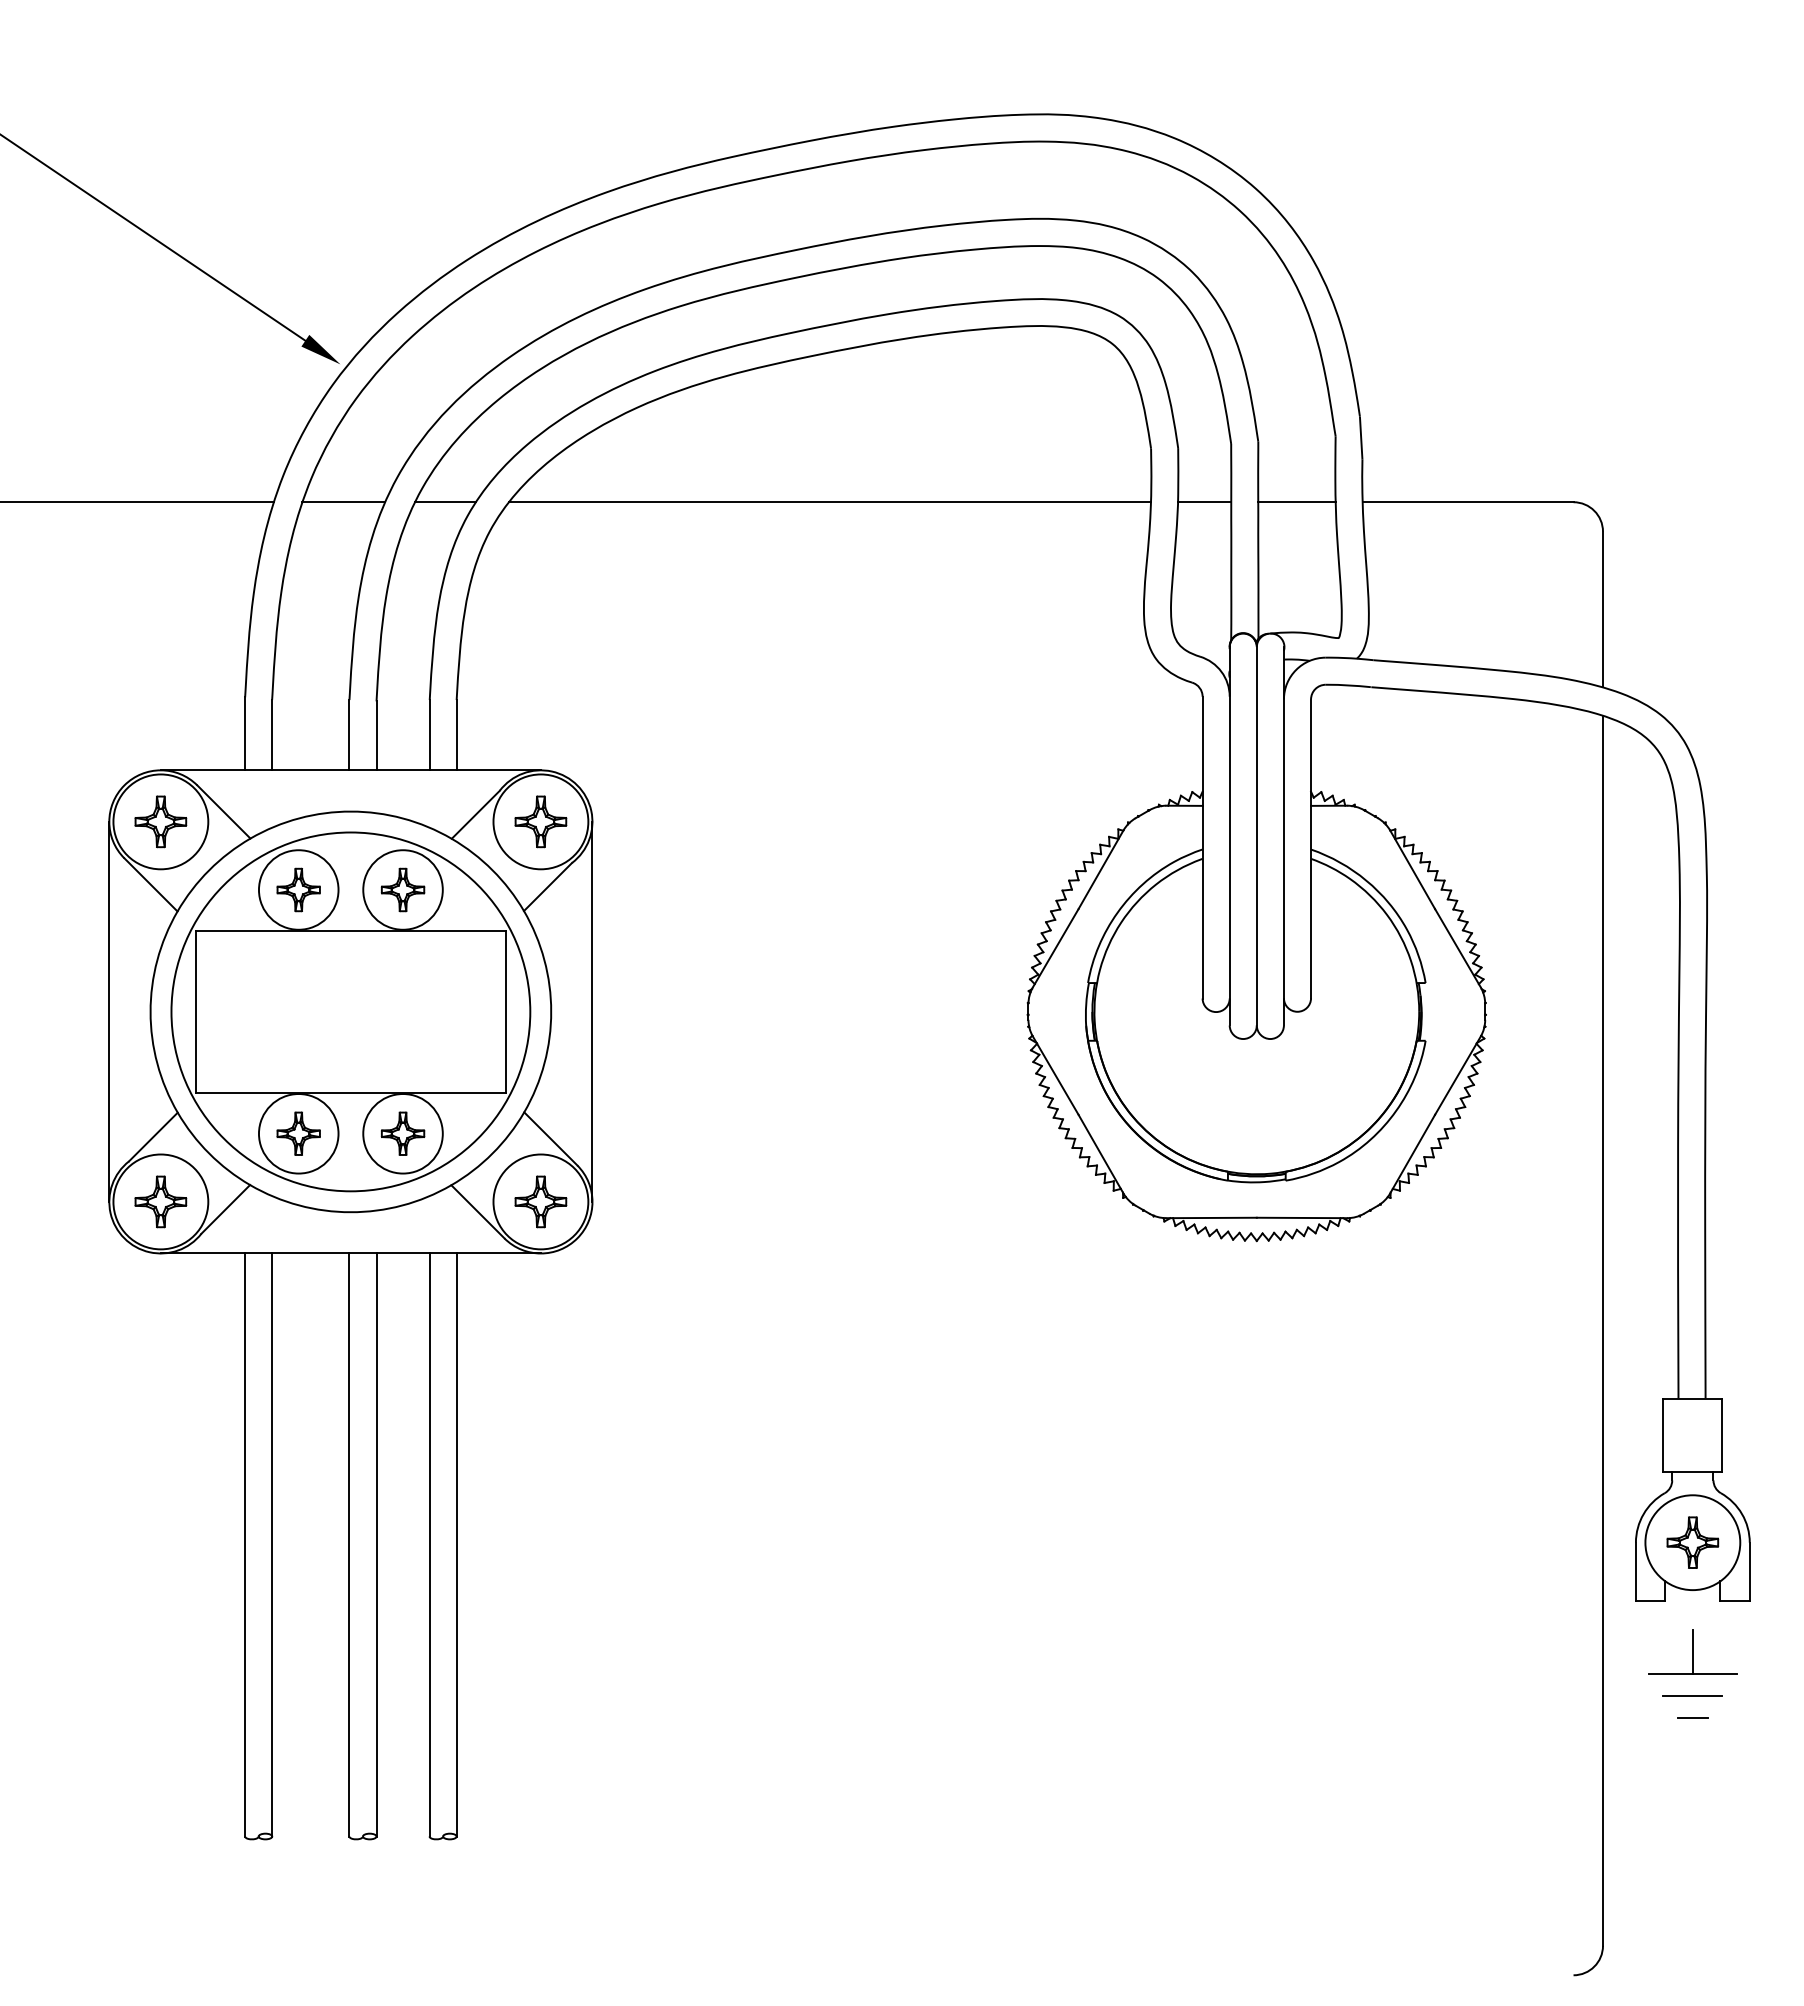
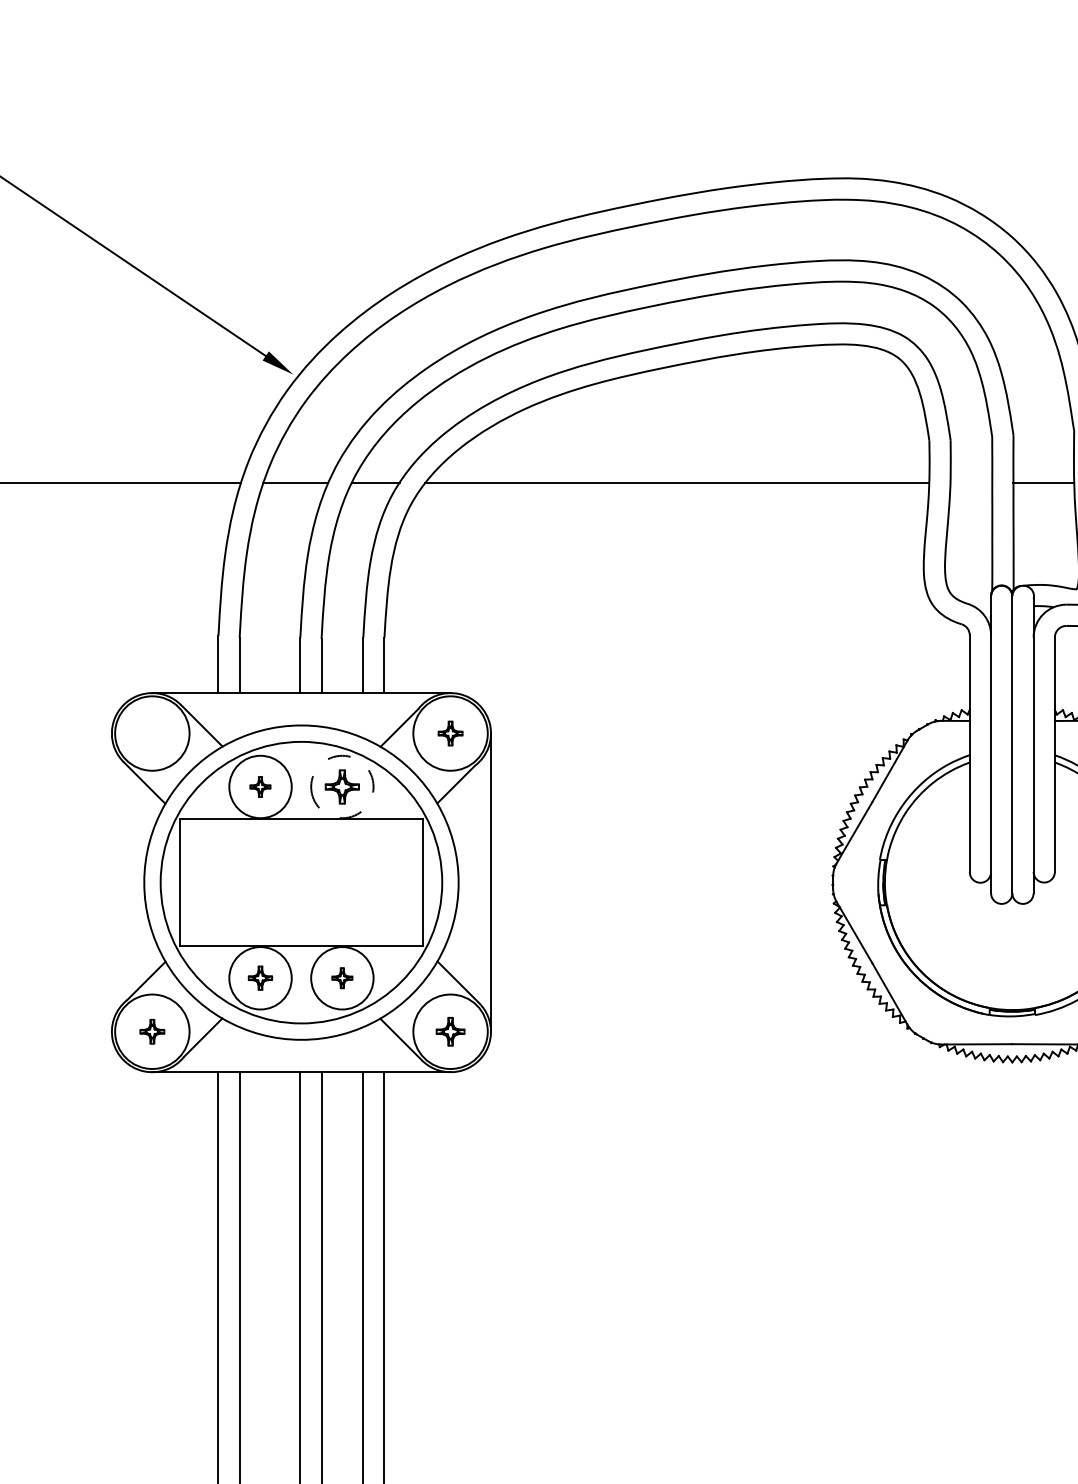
line: (1204, 502) -> (971, 482), removed
part: (160, 821) -> (152, 733), removed
part: (540, 821) -> (450, 733), size x0.6
part: (298, 889) -> (260, 786), size x0.6
circle: (402, 889) -> (341, 786), solid -> dashed
line: (109, 1011) -> (112, 882), removed
part: (298, 1133) -> (260, 978), size x0.7
part: (402, 1133) -> (341, 978), size x0.6
part: (160, 1201) -> (152, 1031), size x0.6
part: (540, 1201) -> (450, 1031), size x0.7

